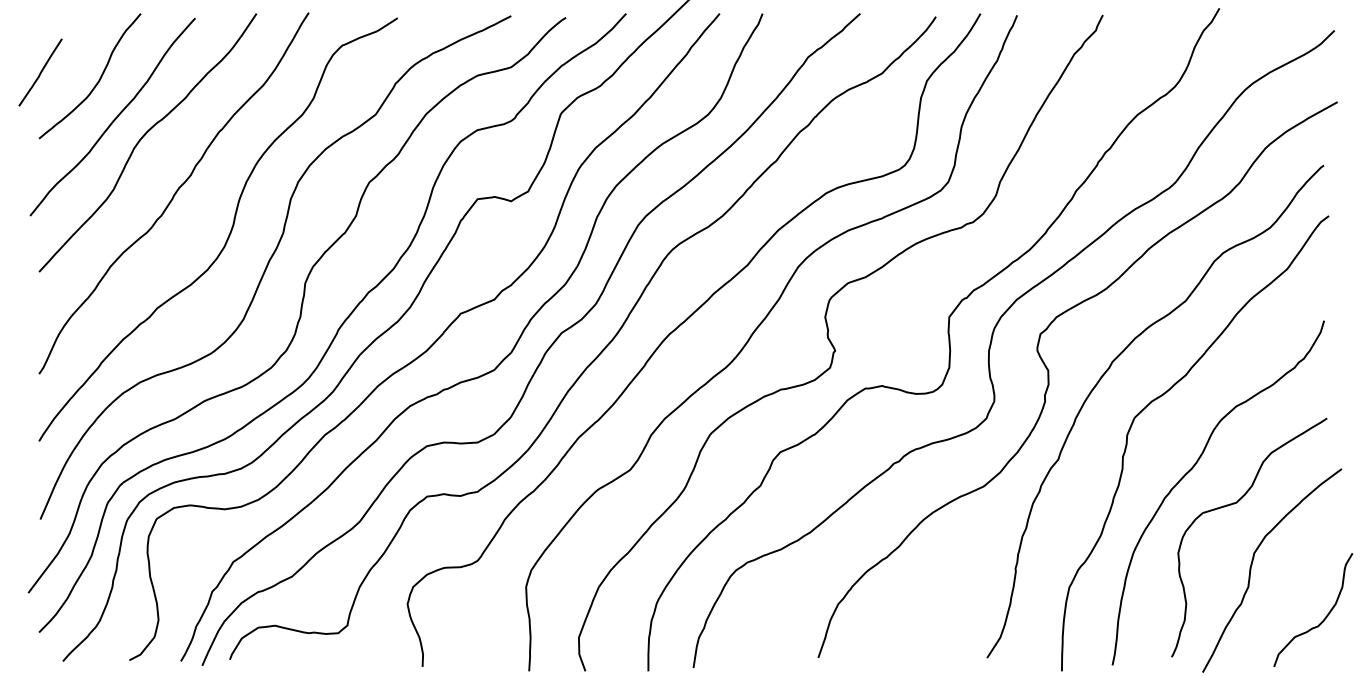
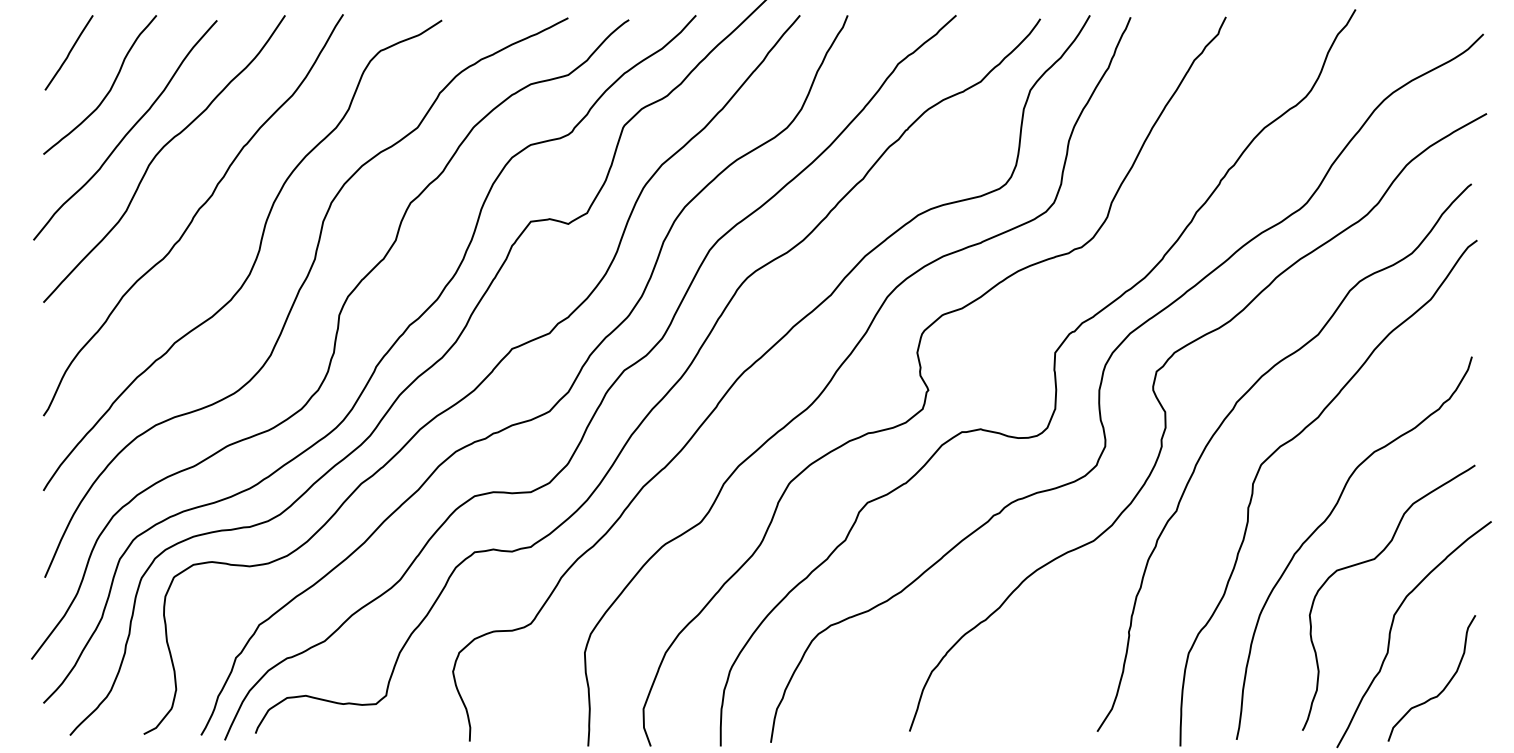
curve: (40, 72) -> (68, 52), moved
curve: (1322, 620) -> (1442, 689), moved

